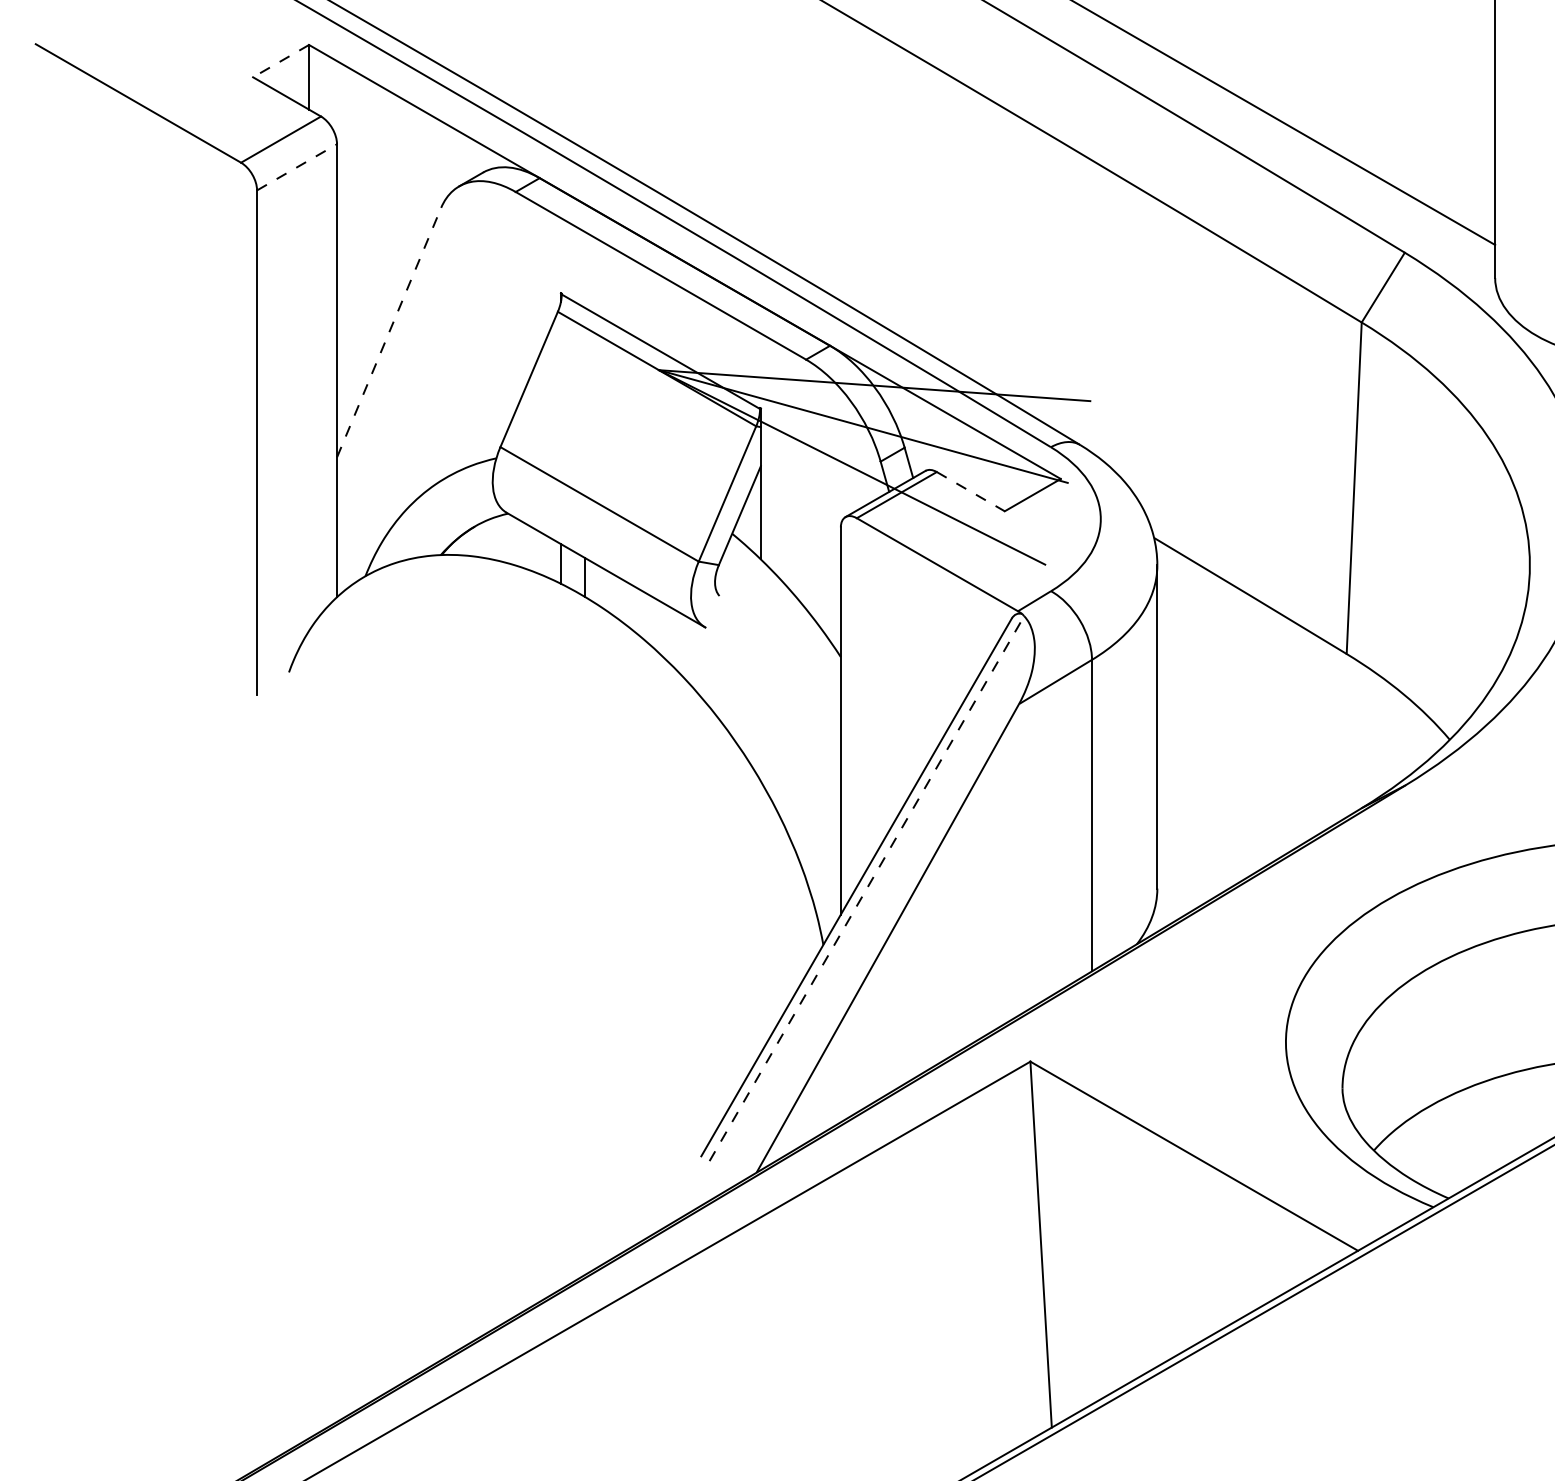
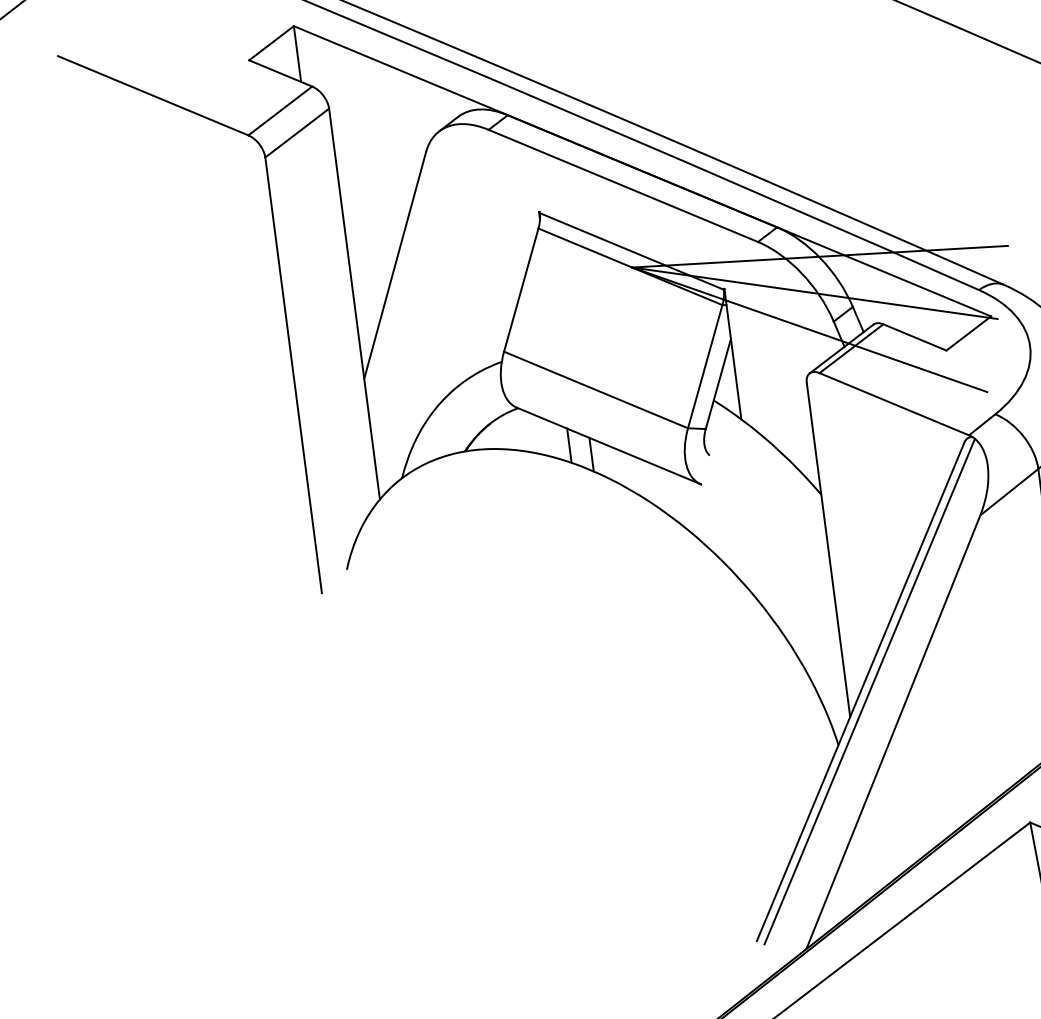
line: (280, 61) -> (271, 43), dashed -> solid
line: (297, 167) -> (297, 133), dashed -> solid
line: (389, 332) -> (395, 265), dashed -> solid
line: (971, 491) -> (915, 337), dashed -> solid
line: (866, 888) -> (869, 691), dashed -> solid

